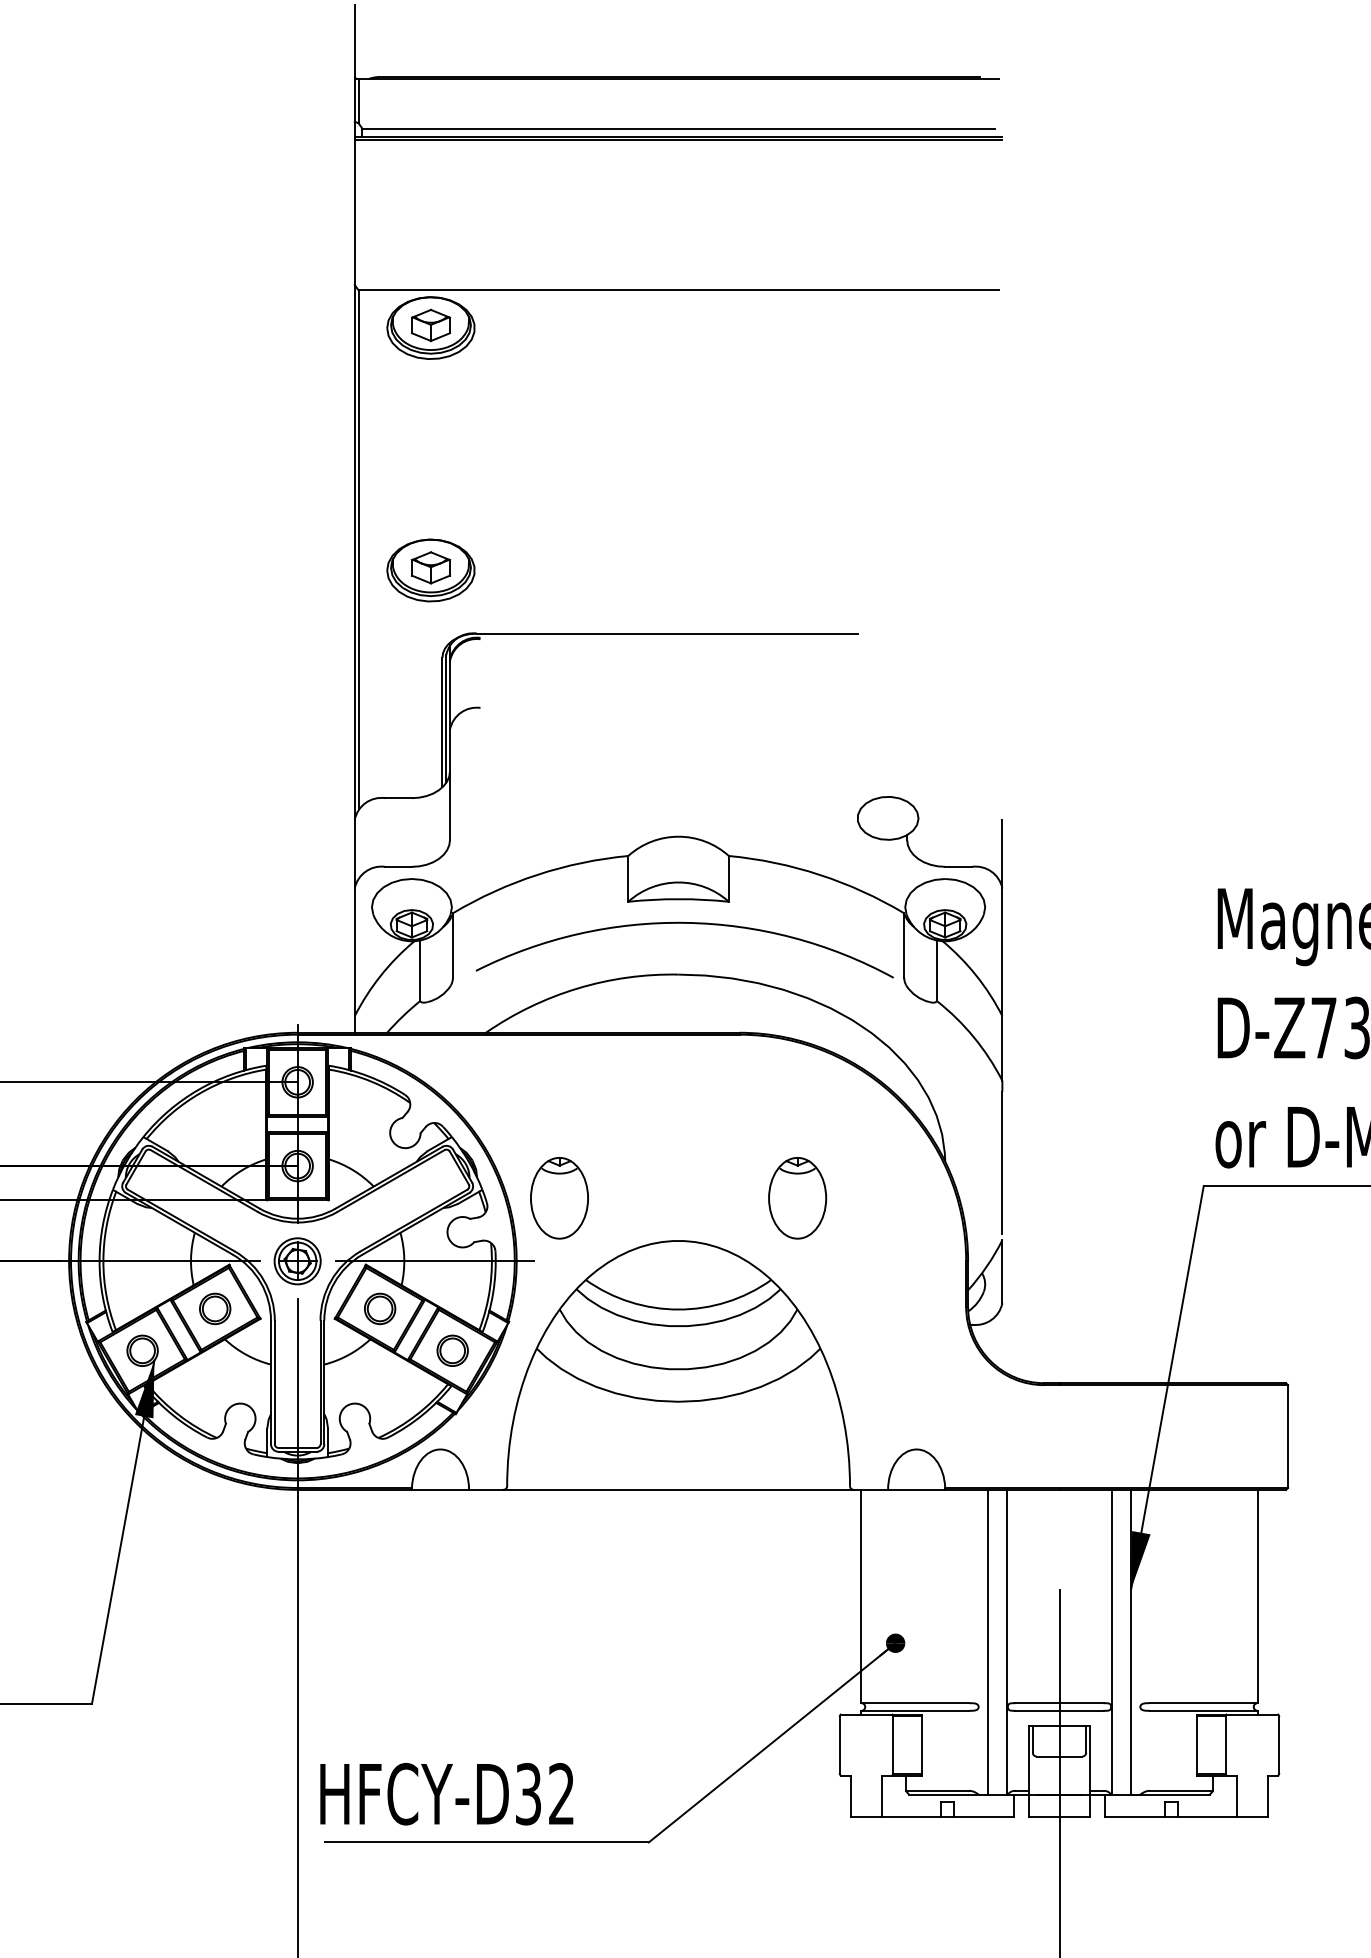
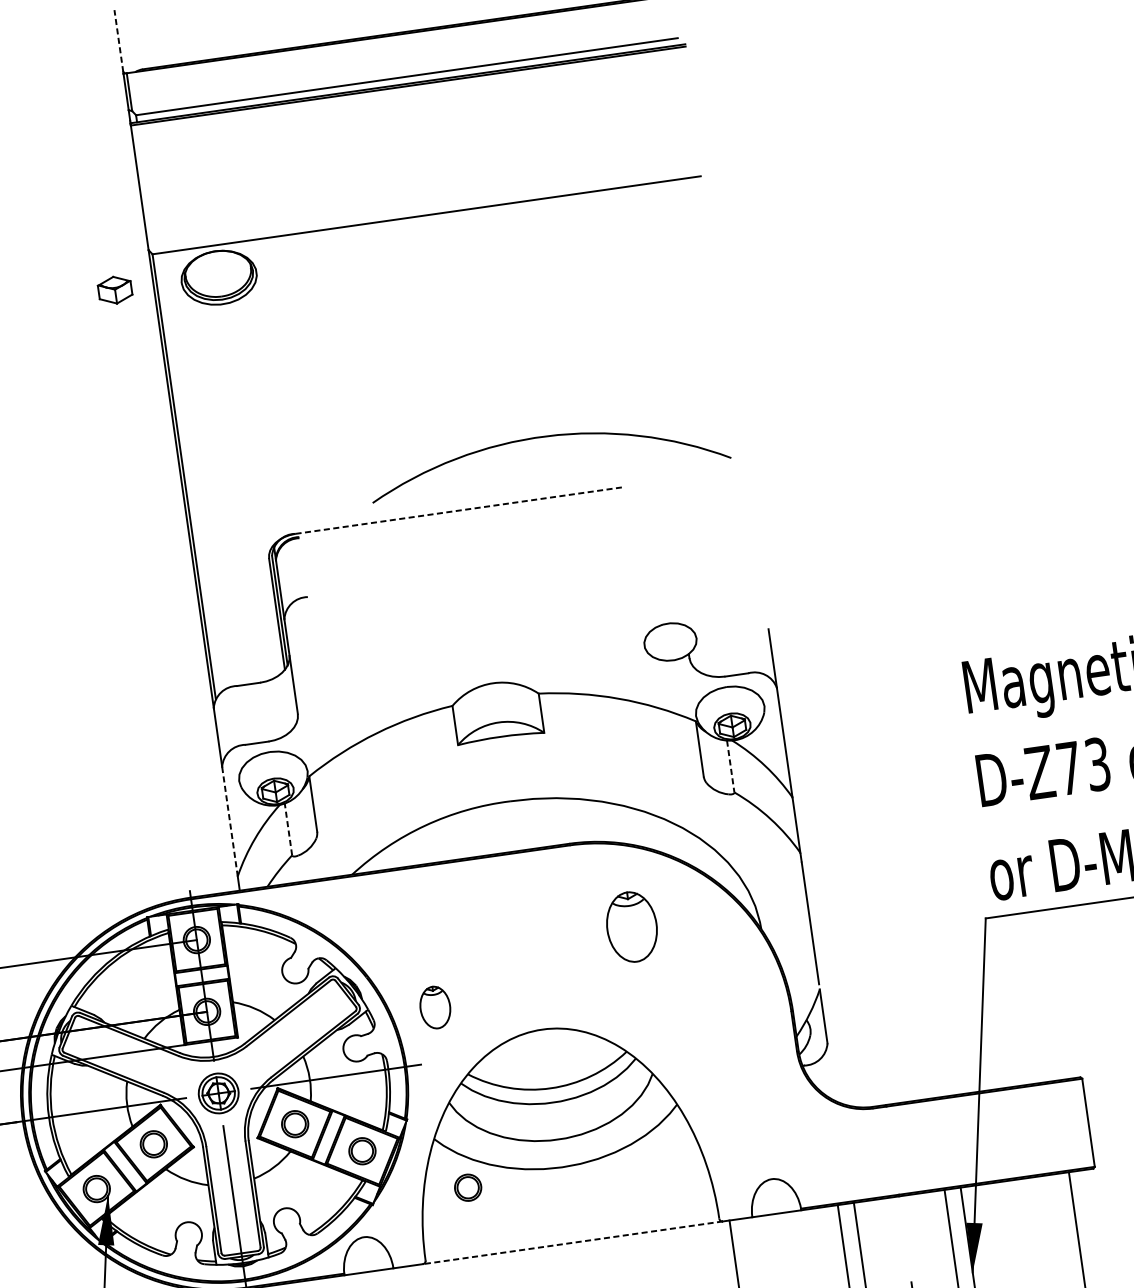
line: (354, 40) -> (118, 40), solid -> dashed
part: (430, 324) -> (114, 289), moved
part: (430, 570) -> (248, 485), removed
line: (667, 633) -> (458, 510), solid -> dashed
arc: (684, 923) -> (545, 437), moved
line: (354, 952) -> (229, 821), solid -> dashed
line: (420, 970) -> (288, 829), solid -> dashed
line: (936, 971) -> (730, 767), solid -> dashed
part: (559, 1198) -> (435, 1007), size x0.6
part: (797, 1198) -> (631, 927), moved
part: (567, 1409) -> (467, 1187), added
line: (678, 1489) -> (572, 1242), solid -> dashed

